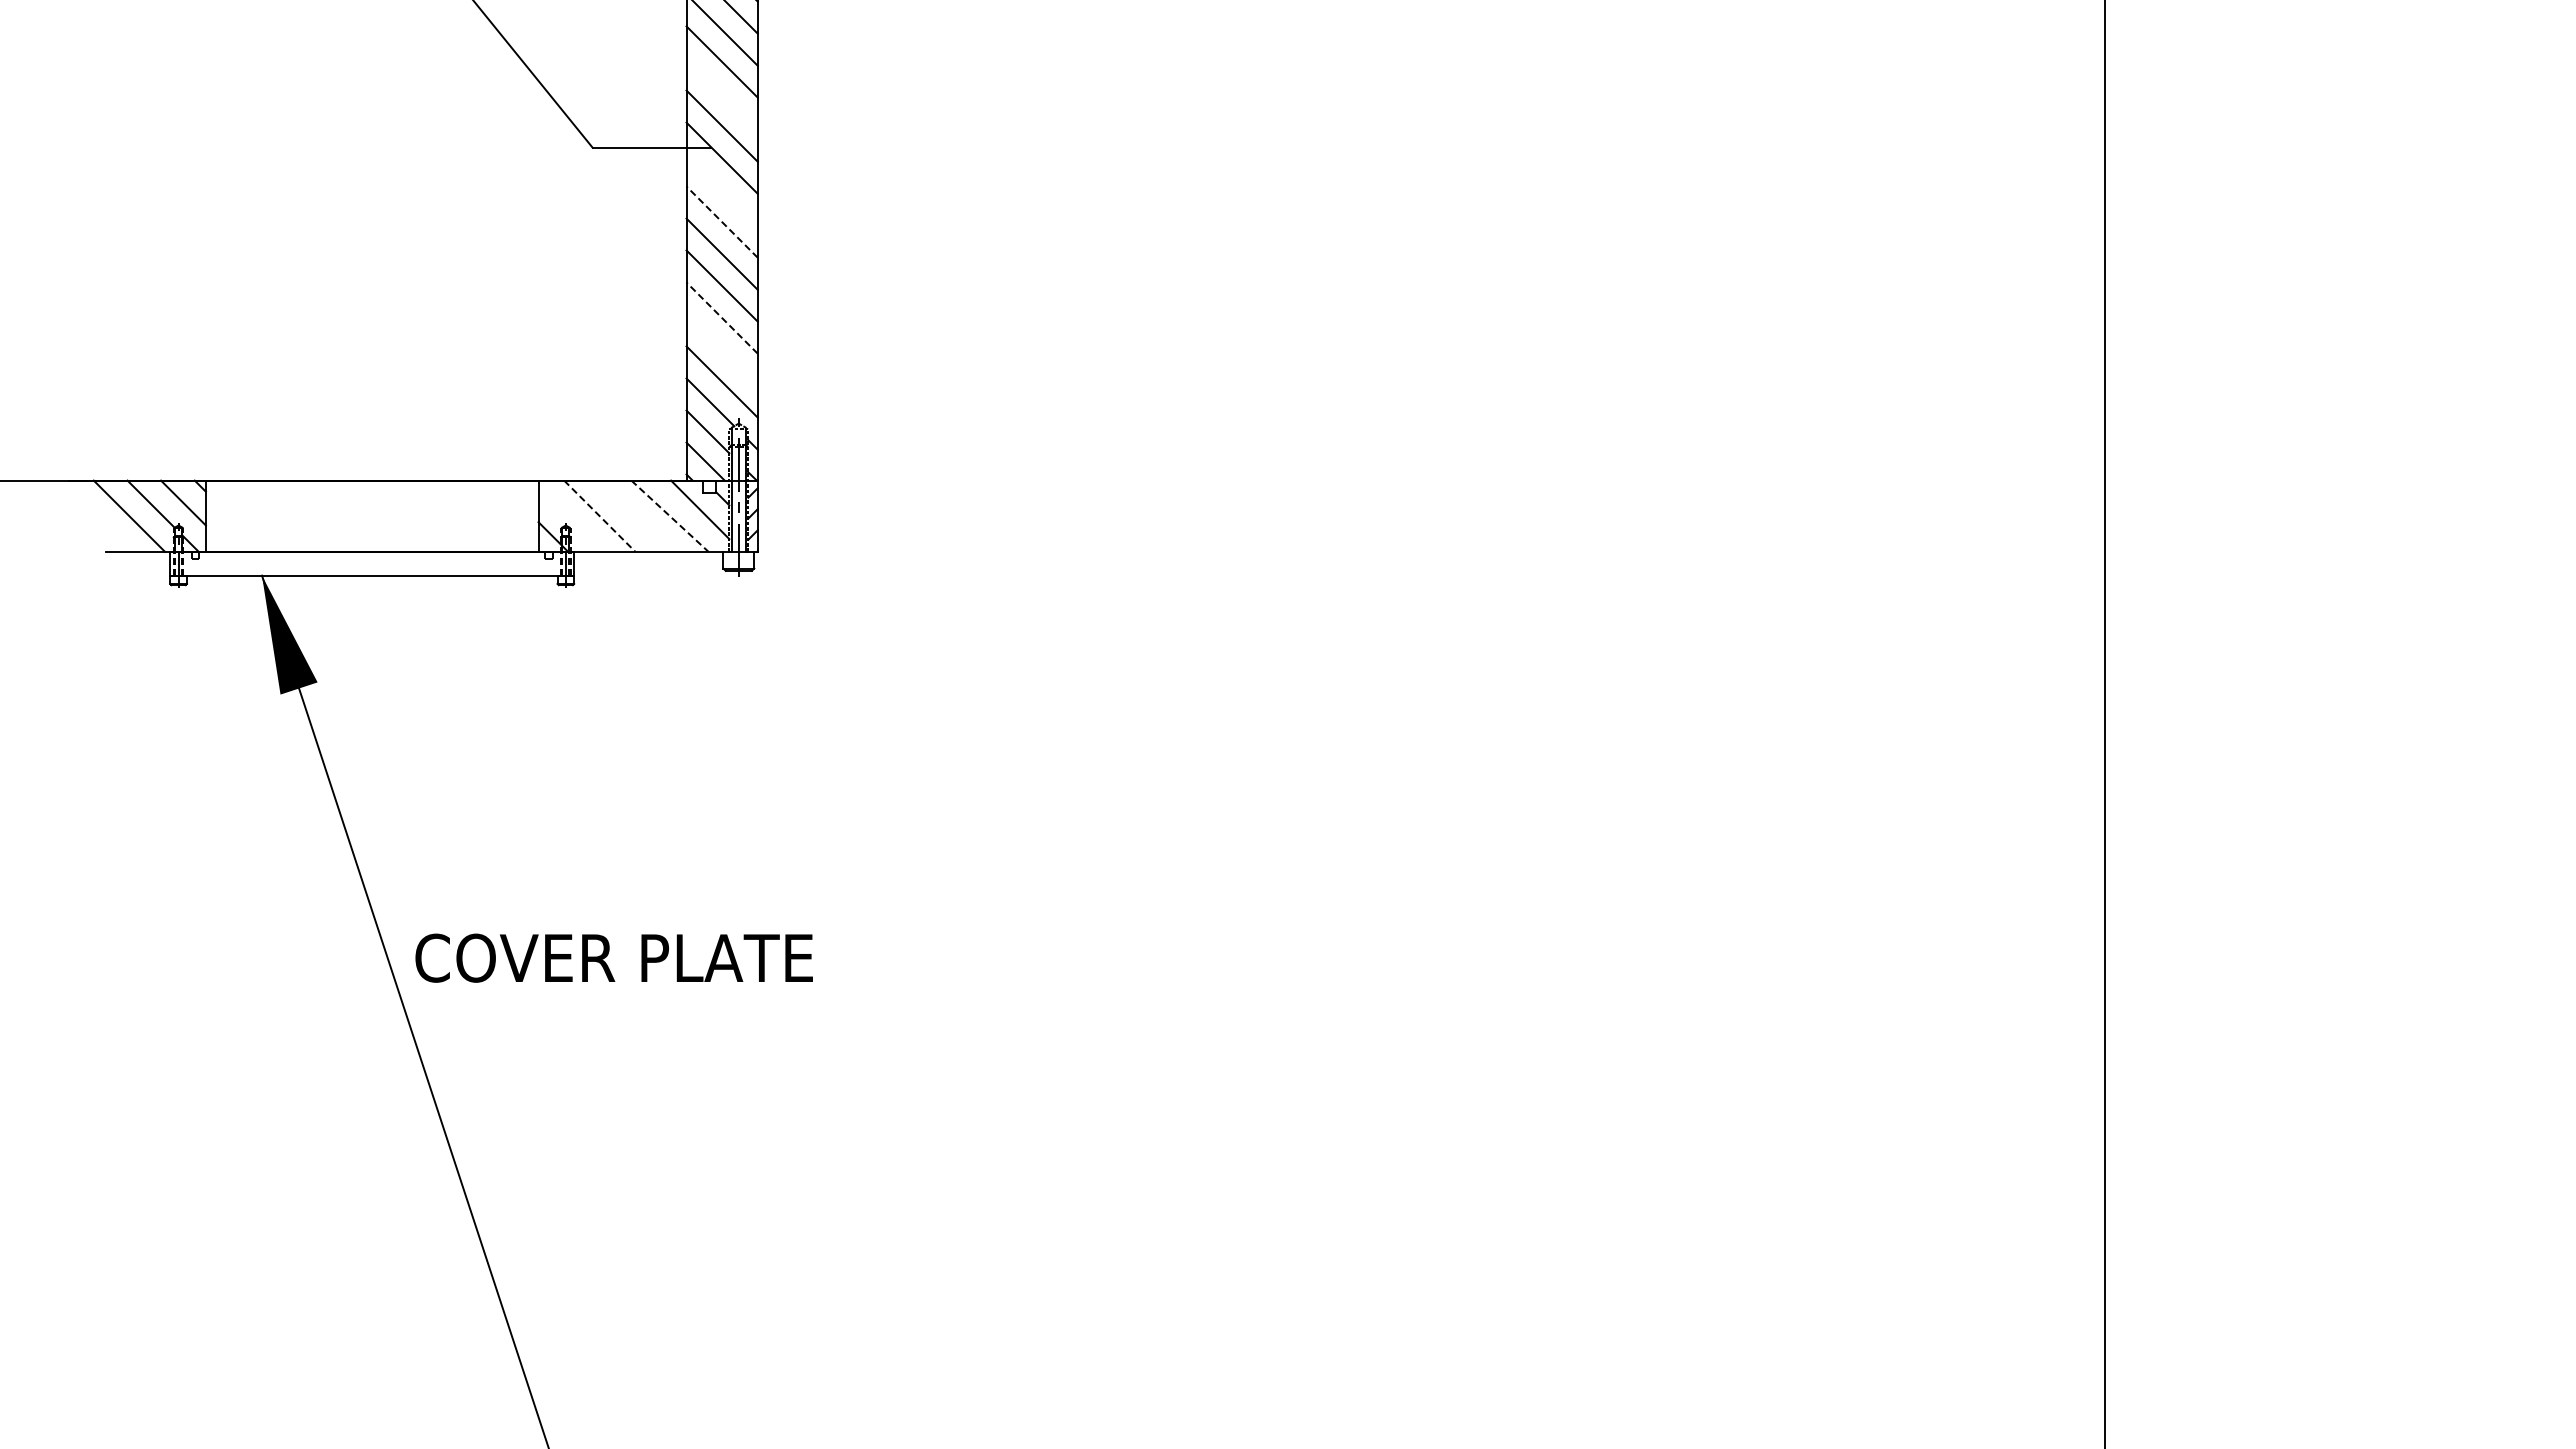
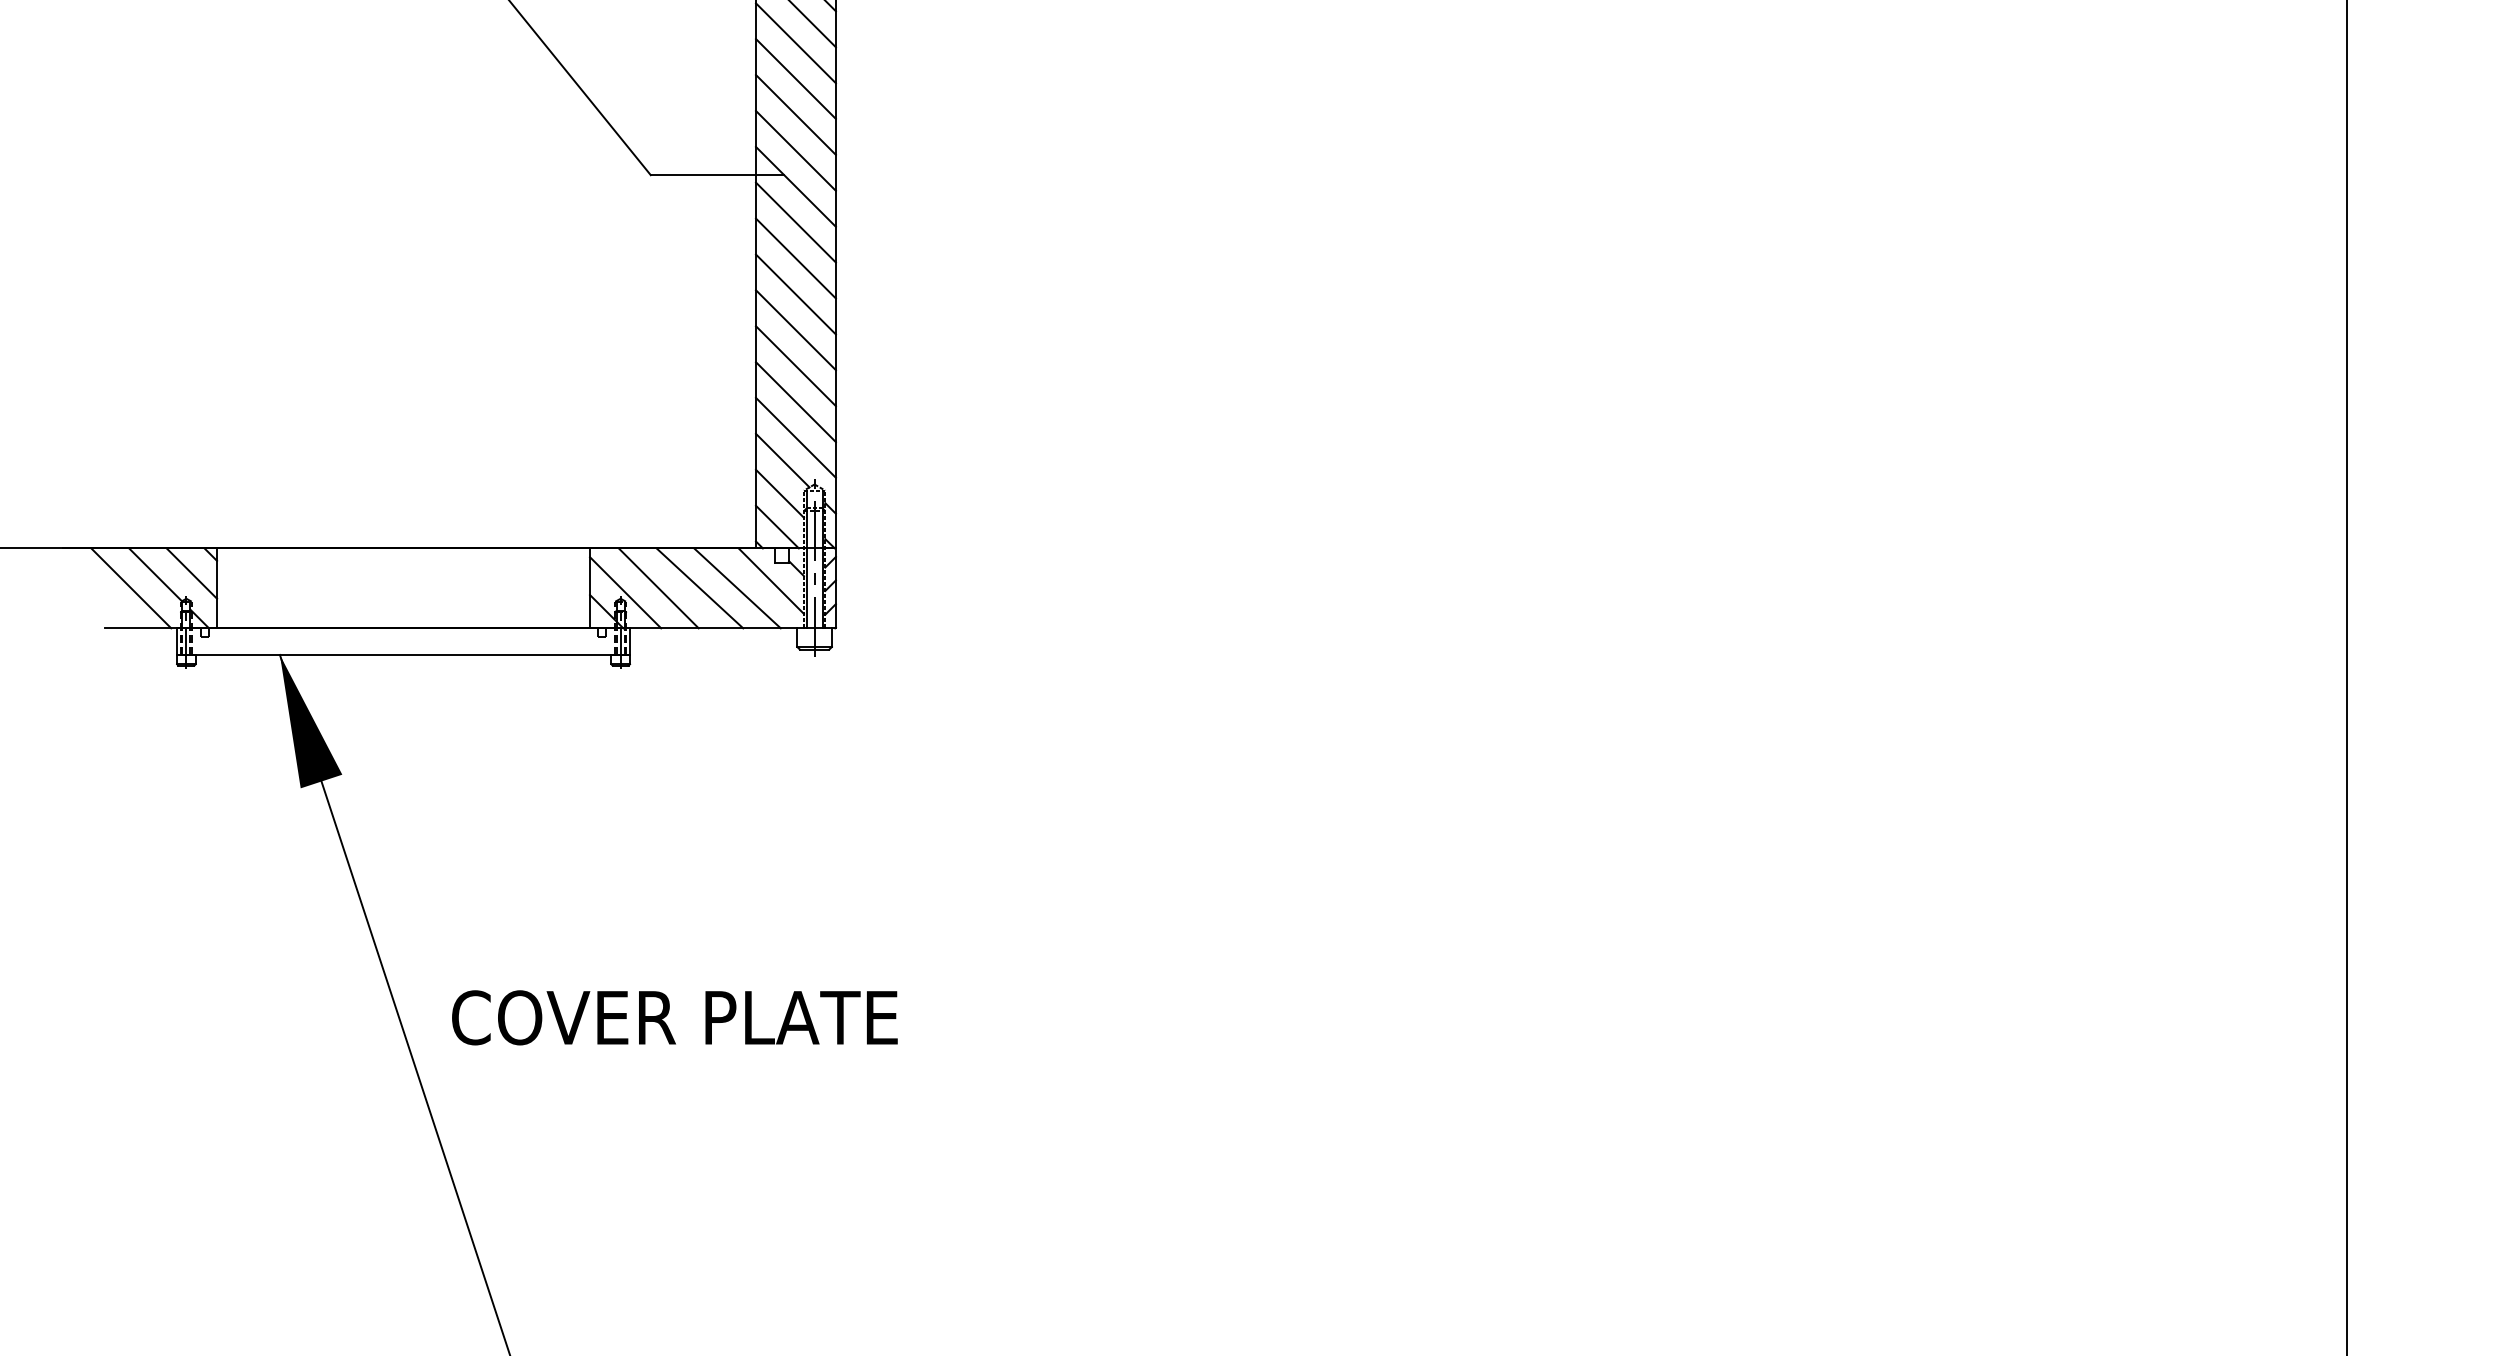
line: (721, 93) -> (795, 114), added
line: (721, 189) -> (795, 221), added
line: (721, 221) -> (795, 257), dashed -> solid
line: (721, 317) -> (795, 365), dashed -> solid
line: (721, 349) -> (795, 401), added
line: (636, 515) -> (699, 587), added
line: (600, 516) -> (659, 588), dashed -> solid
line: (670, 516) -> (738, 588), dashed -> solid
line: (569, 519) -> (624, 592), added
text: (613, 957) -> (674, 1017), moved

